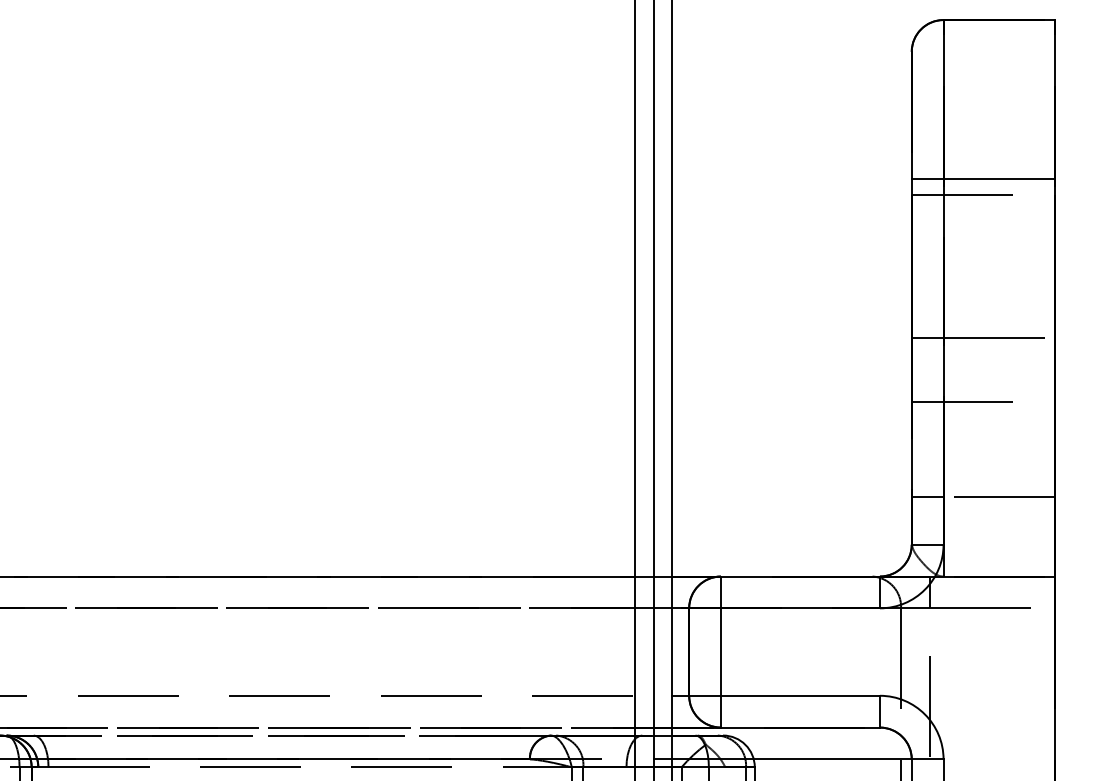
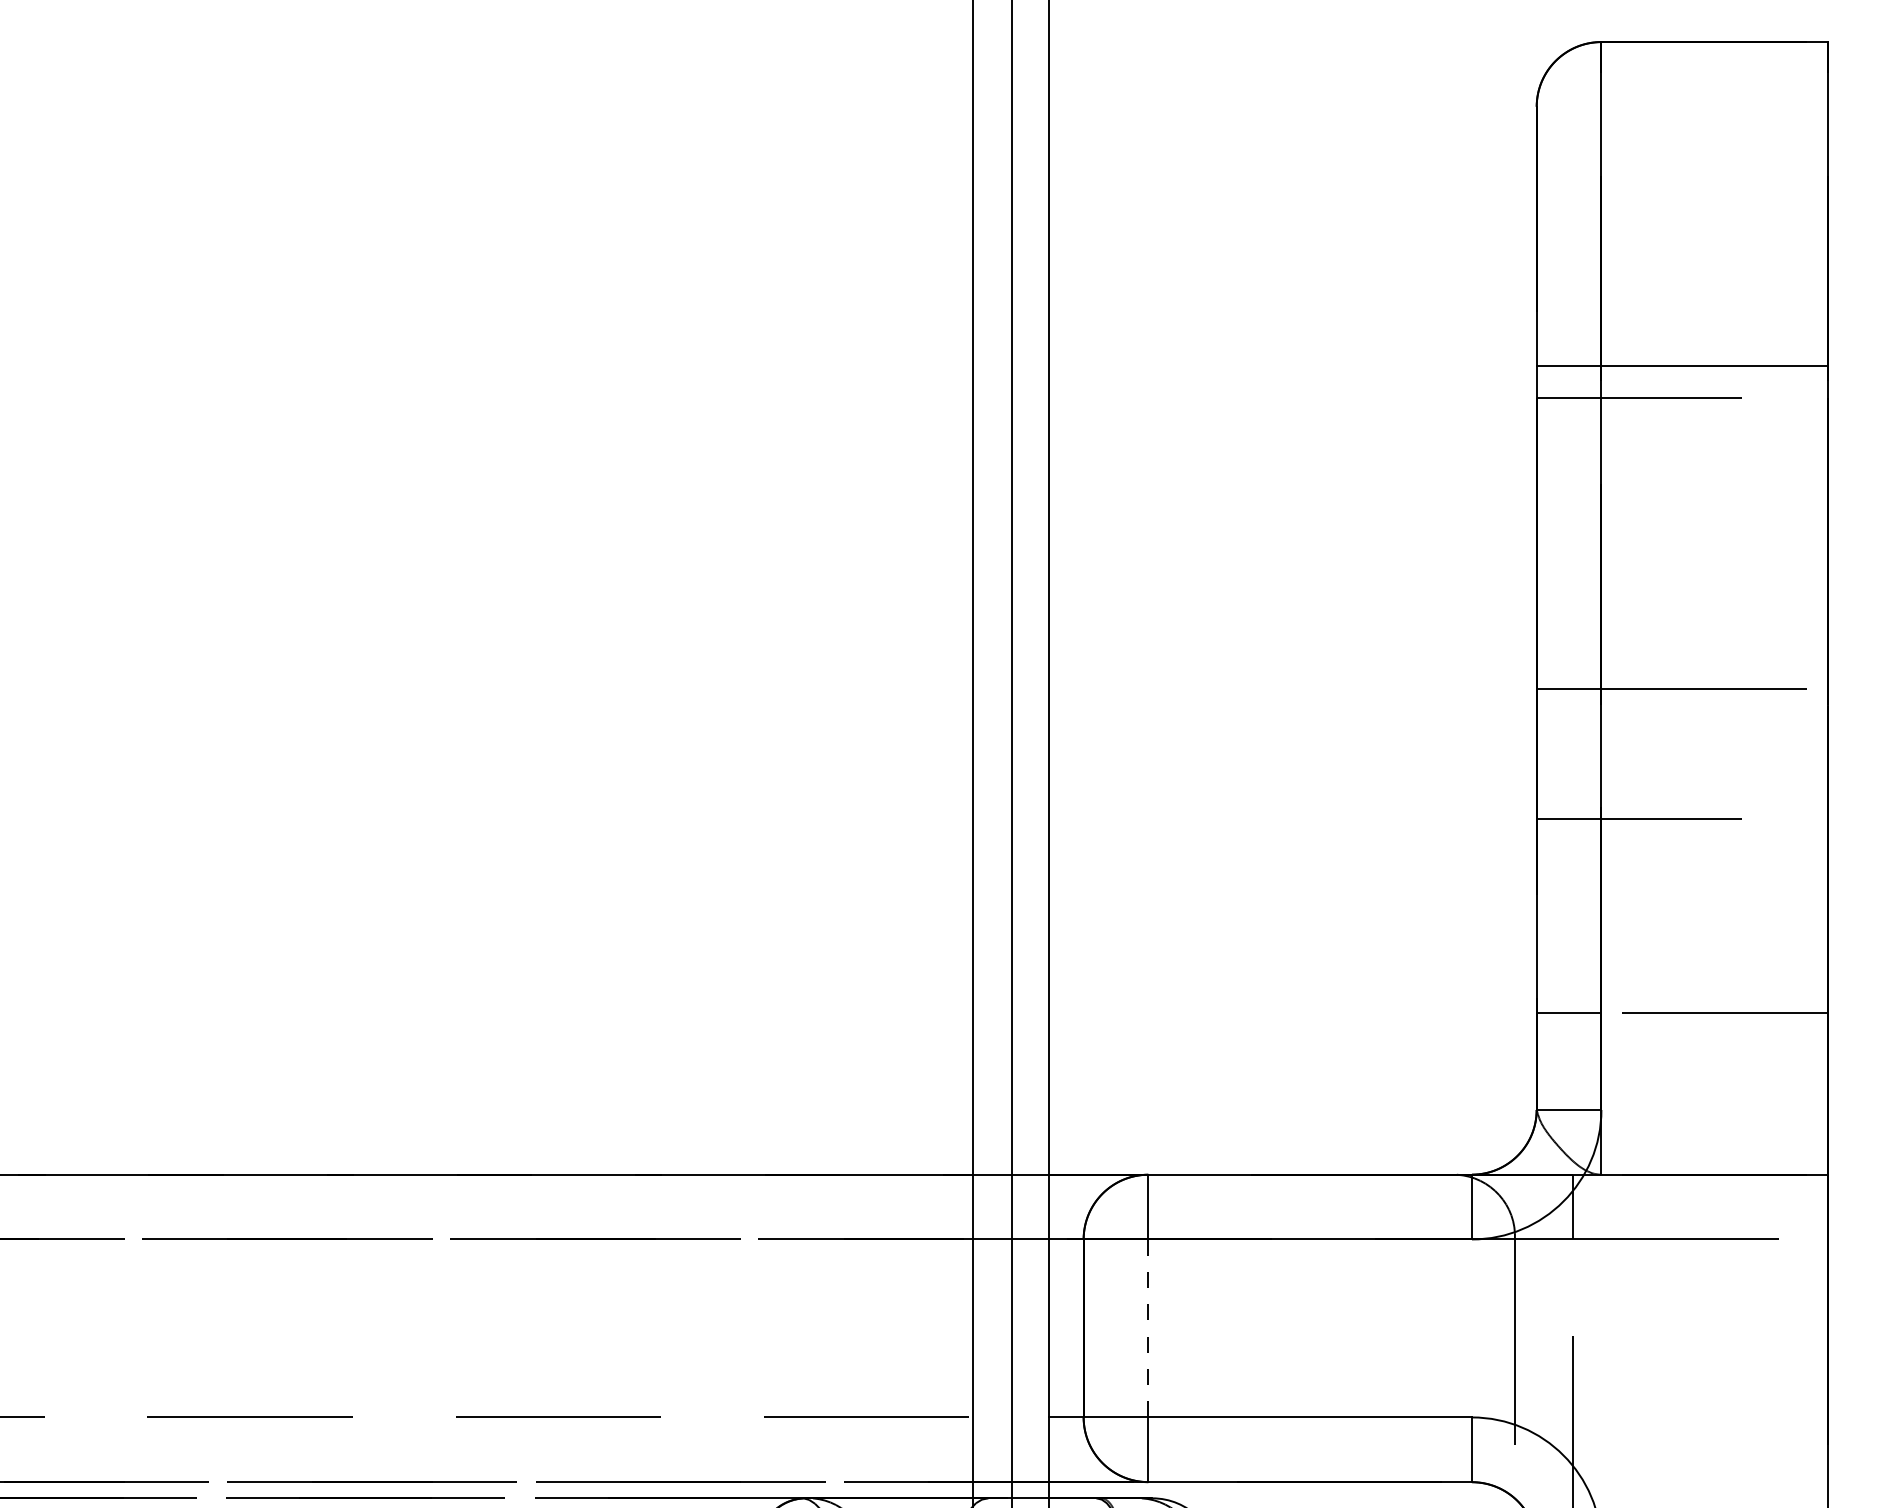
line: (720, 652) -> (1147, 1329), solid -> dashed

